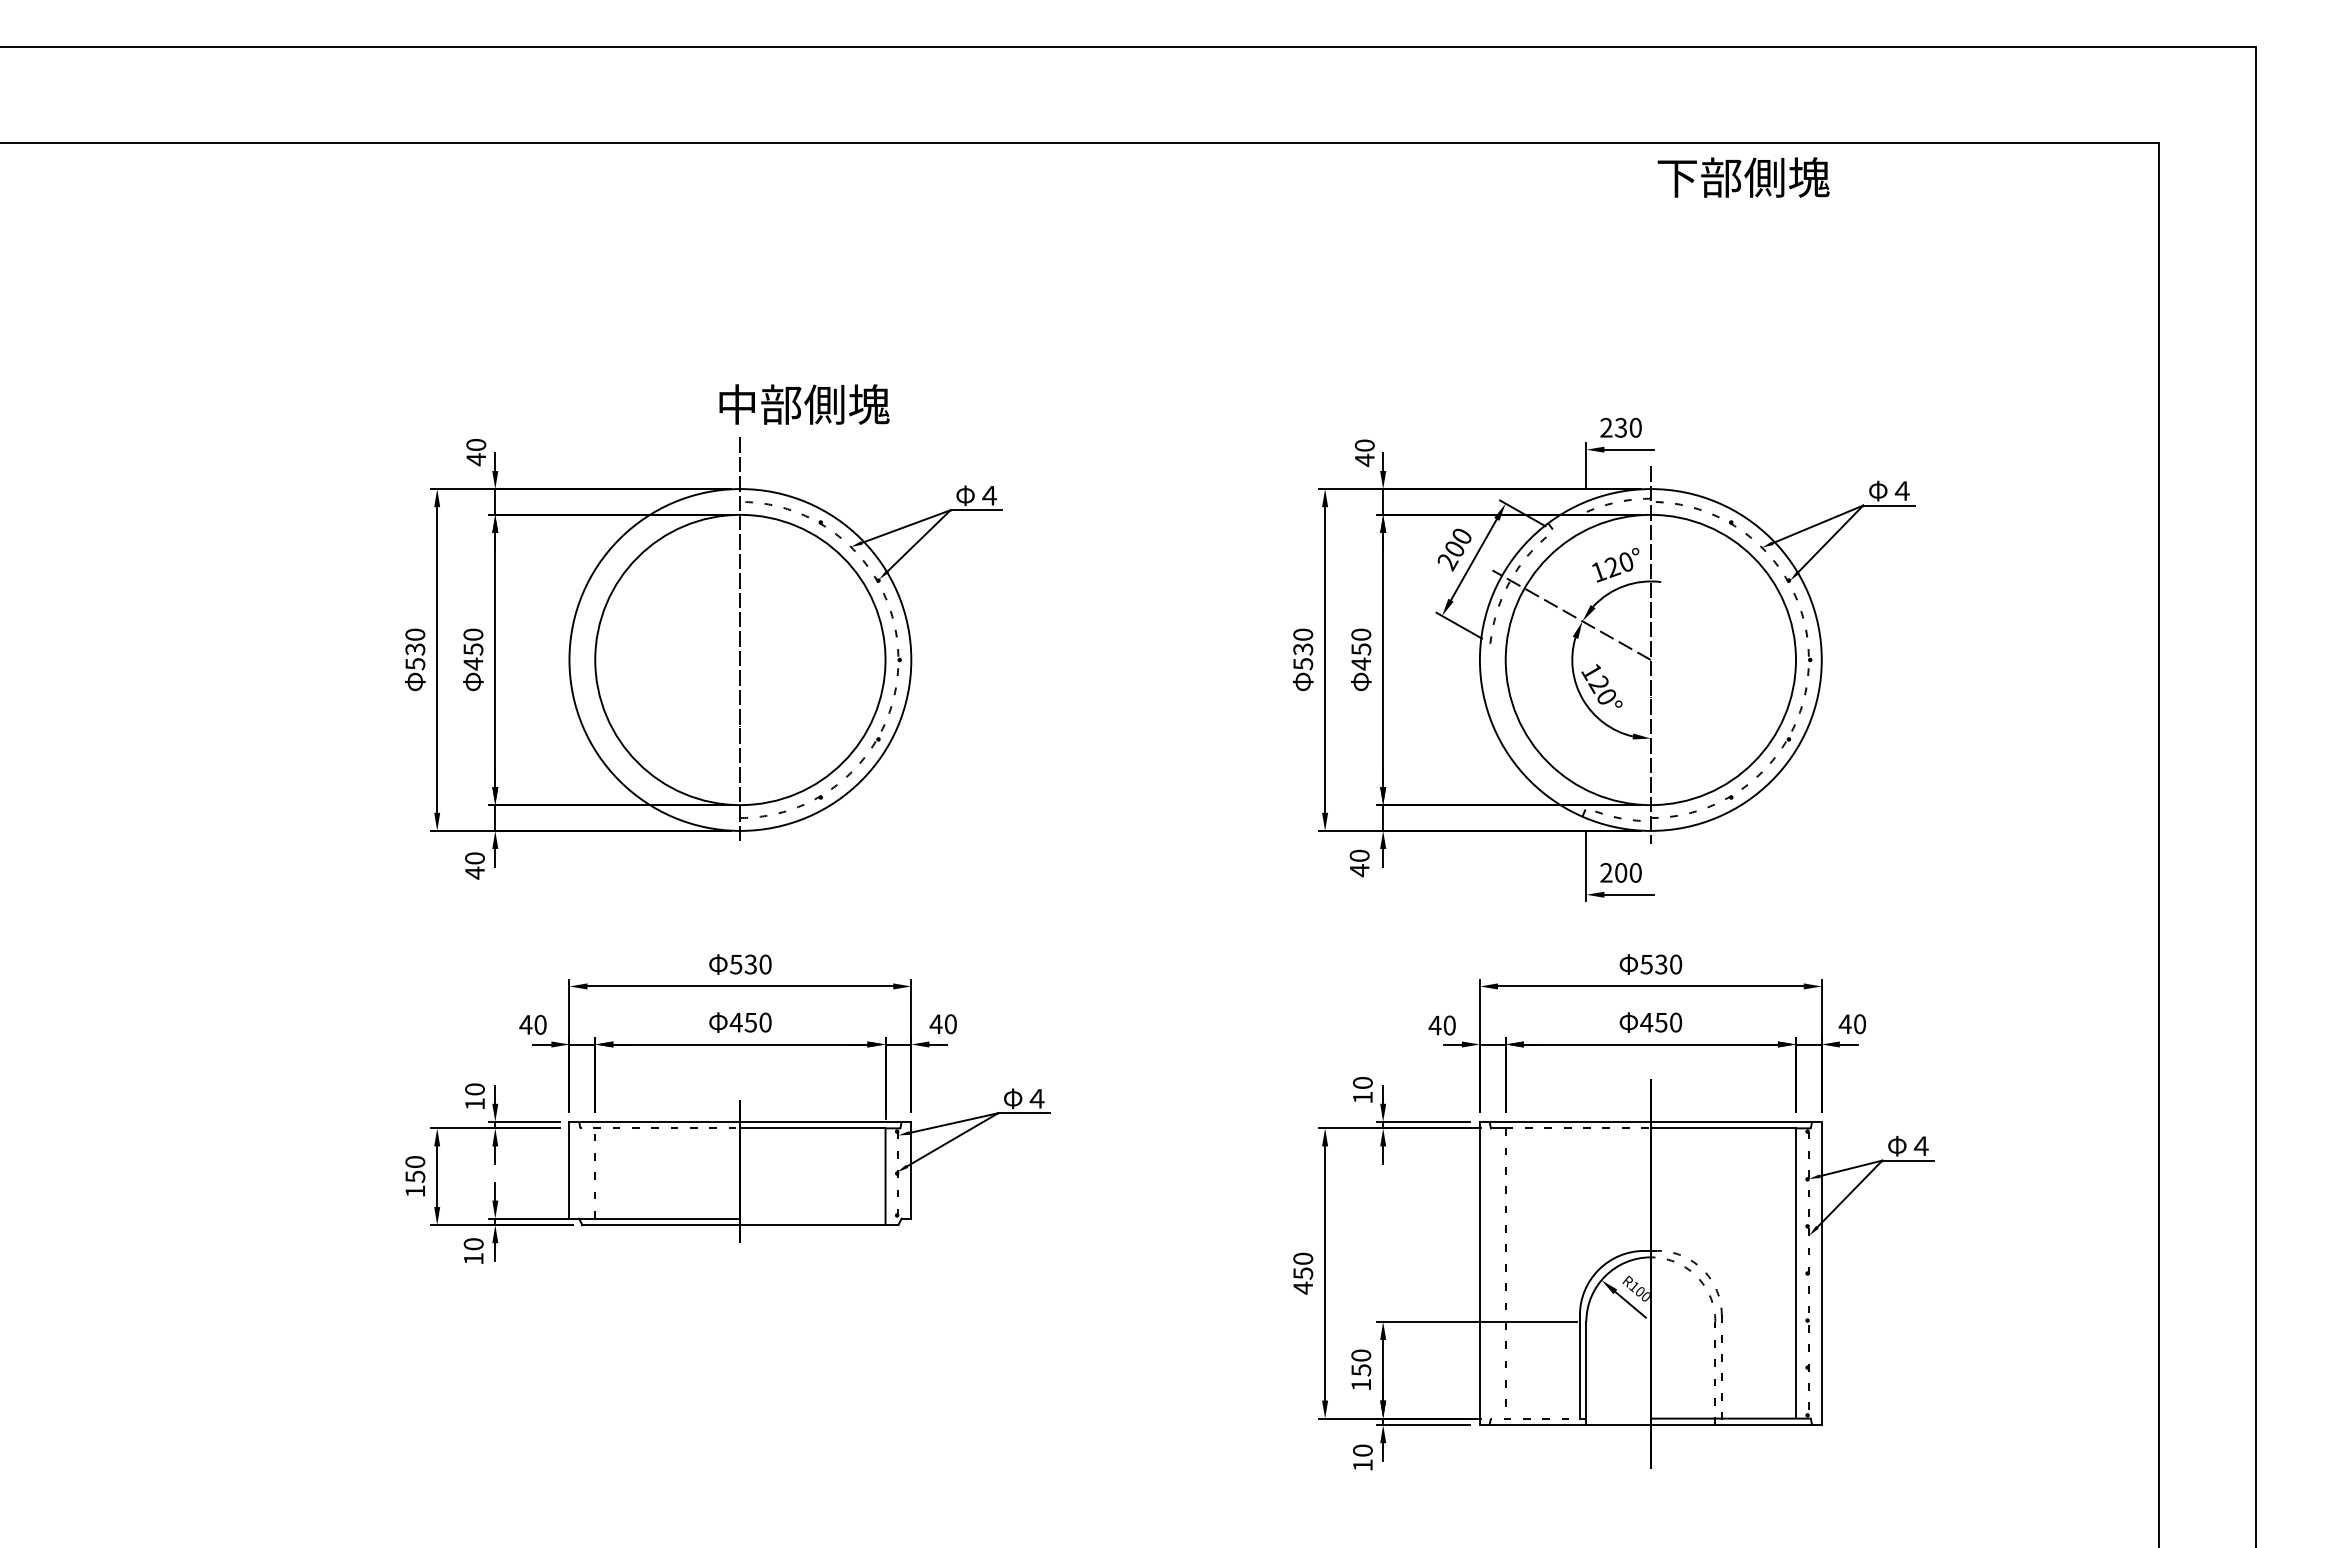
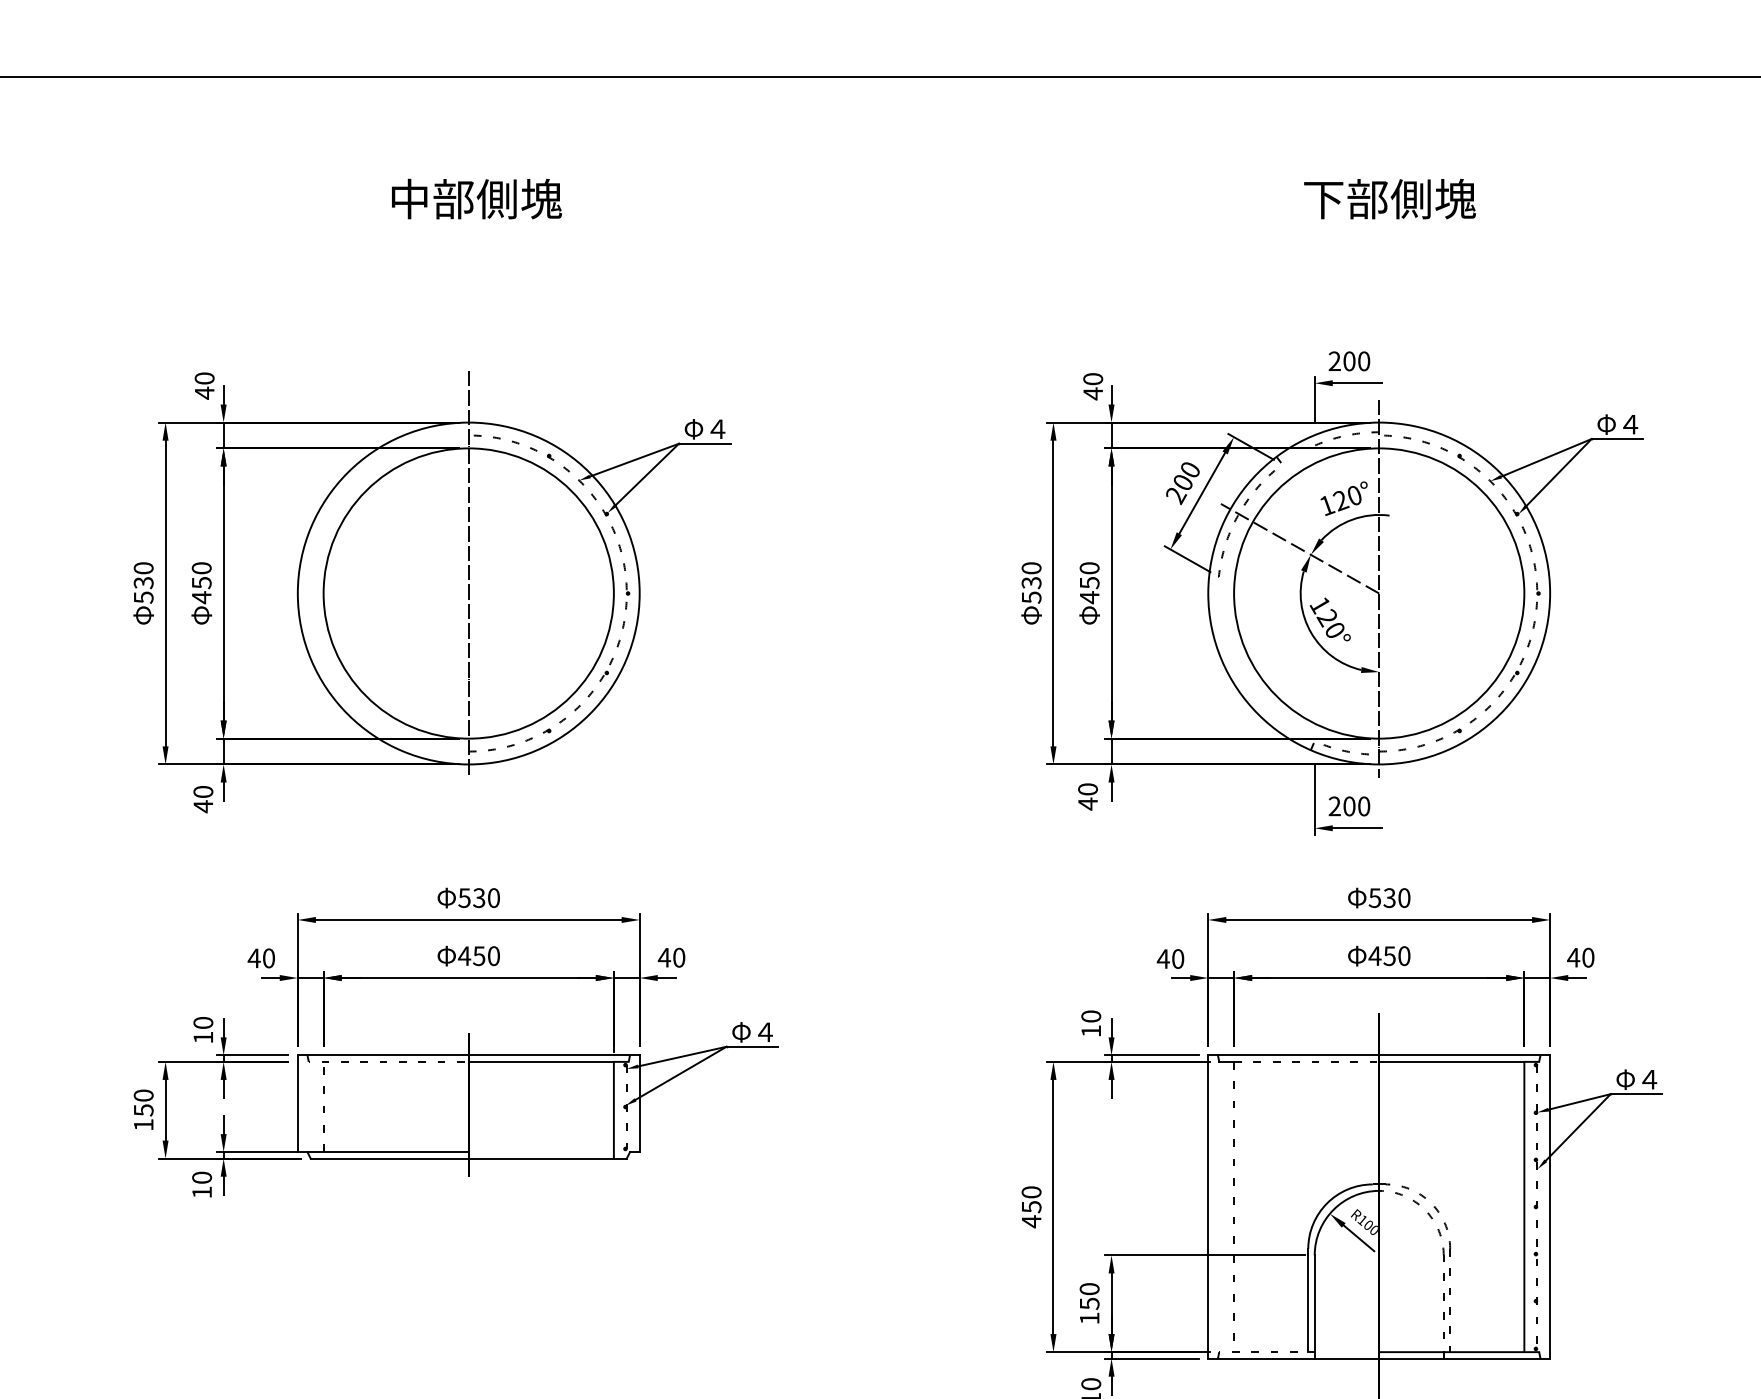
text: (1743, 177) -> (1389, 199), moved
text: (804, 404) -> (476, 199), moved
text: (1620, 427) -> (1348, 361), 230 -> 200

